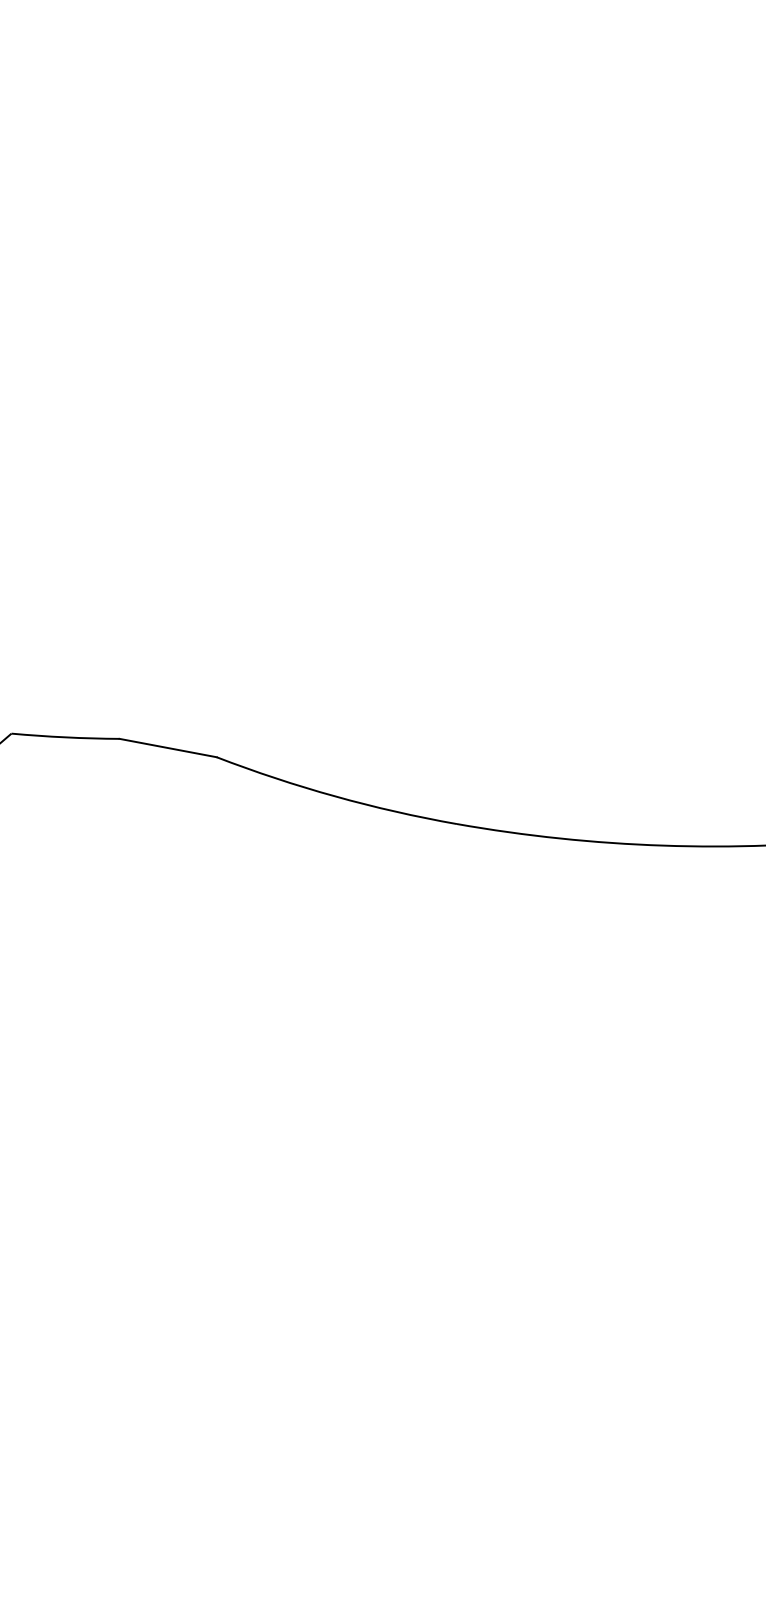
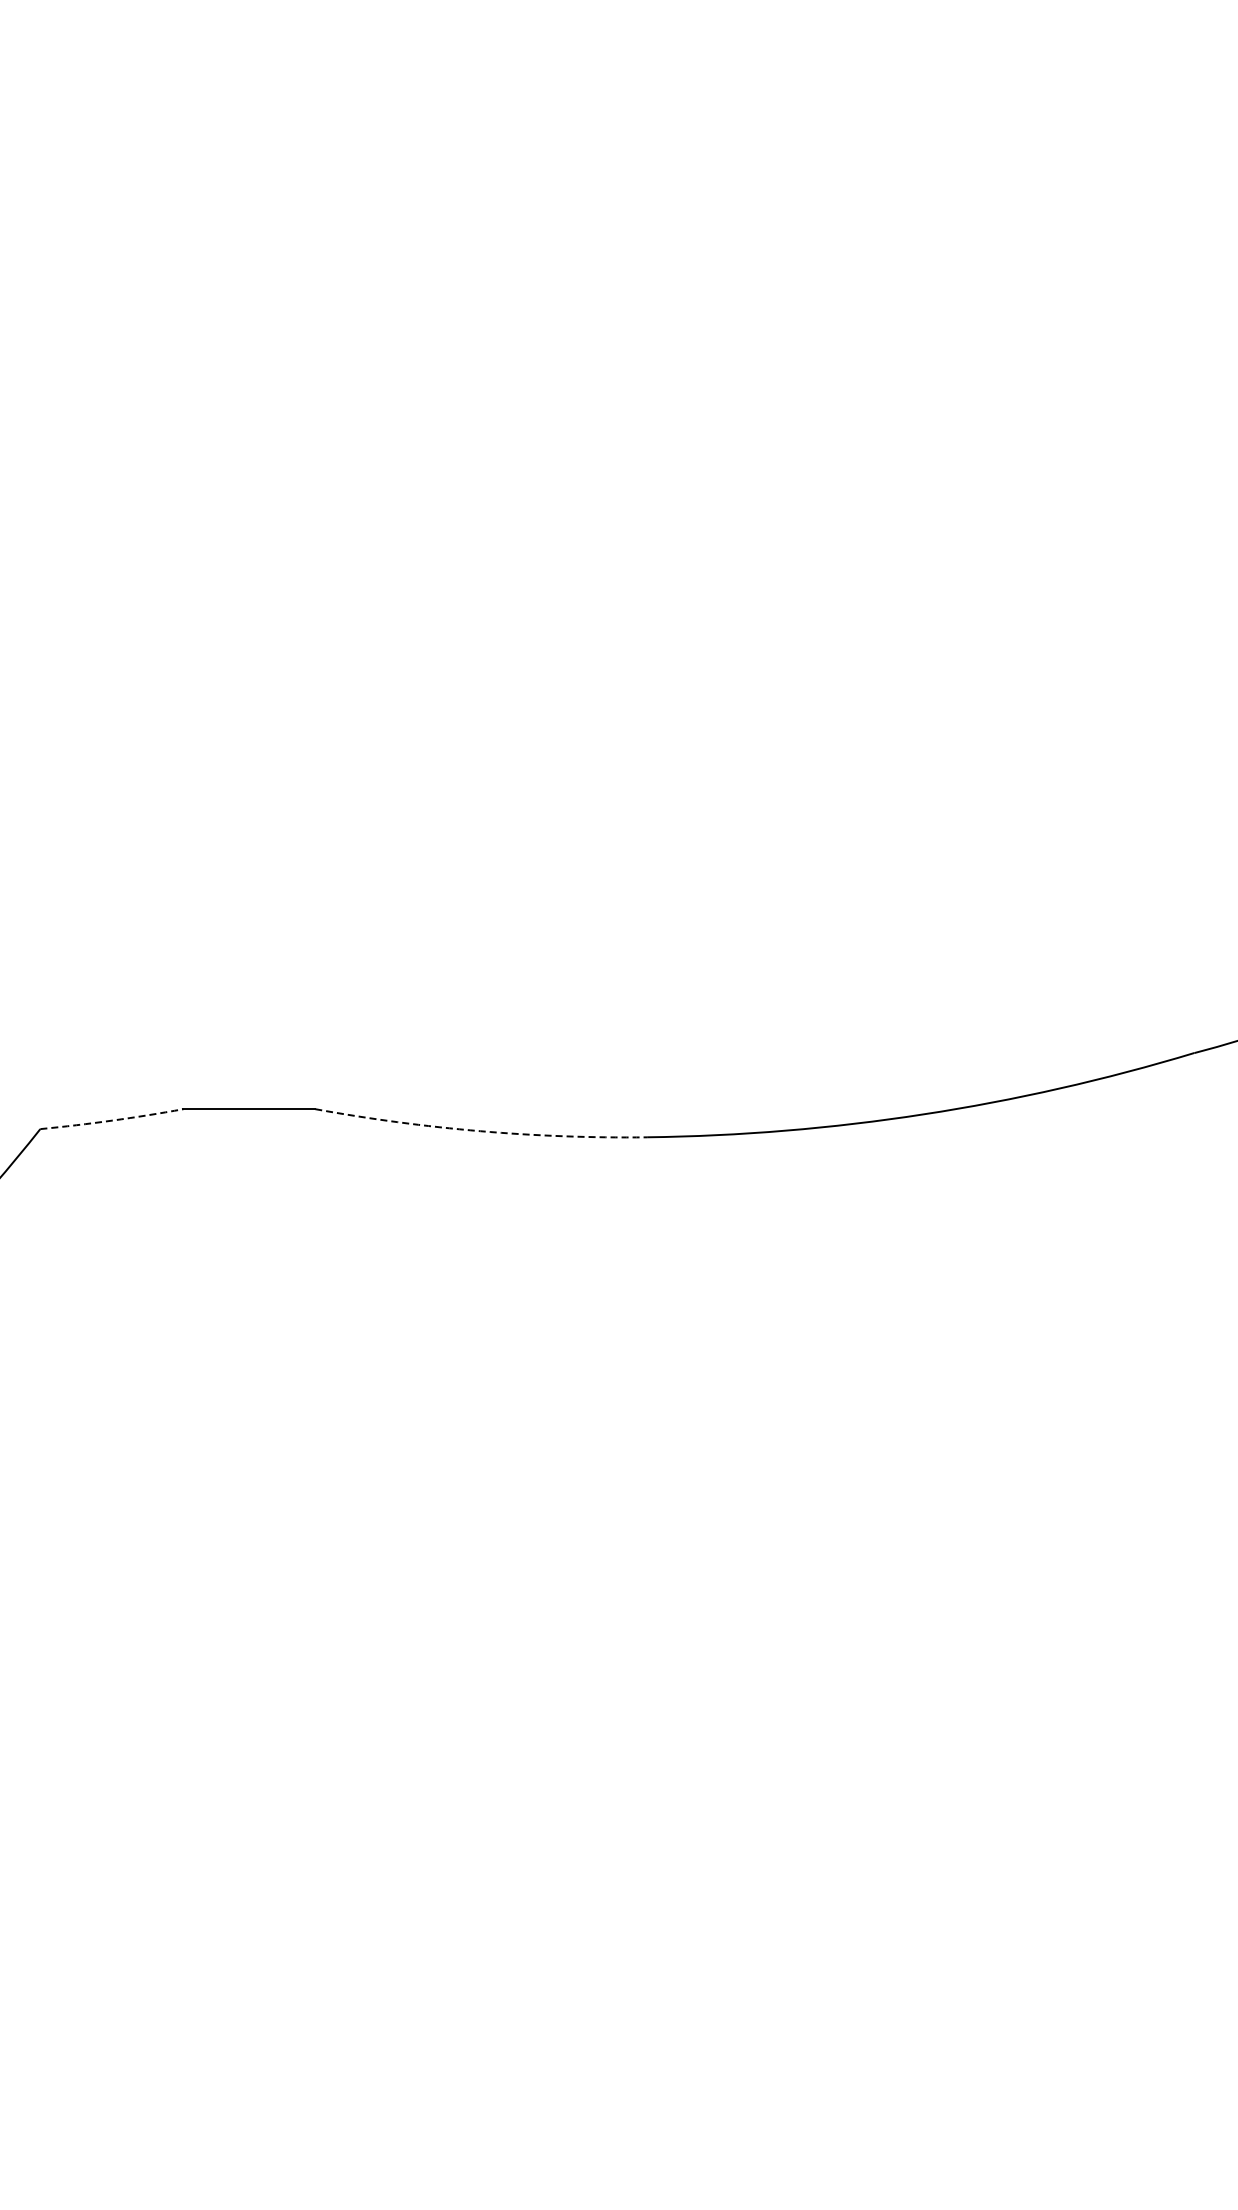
arc: (65, 737) -> (112, 1120), solid -> dashed
arc: (335, 796) -> (480, 1131), solid -> dashed

